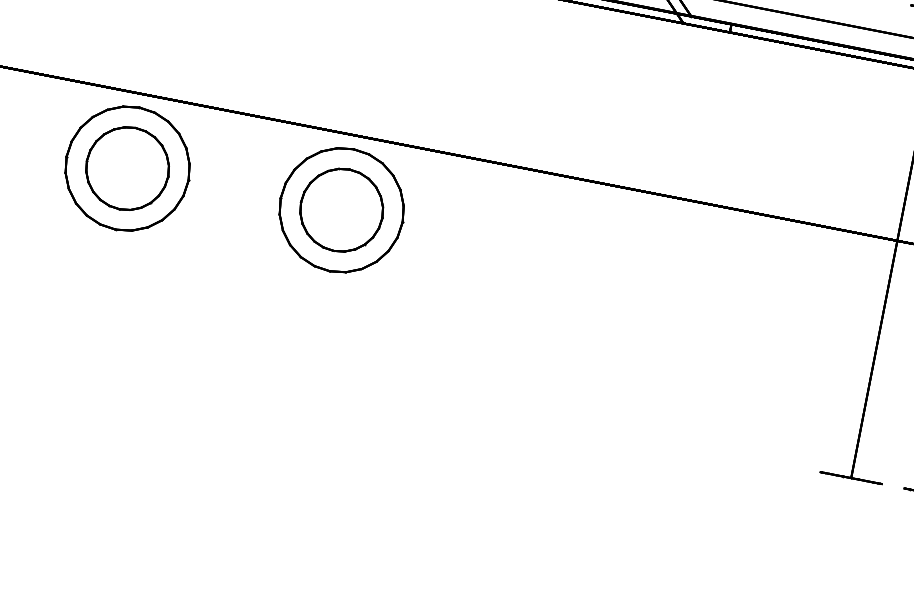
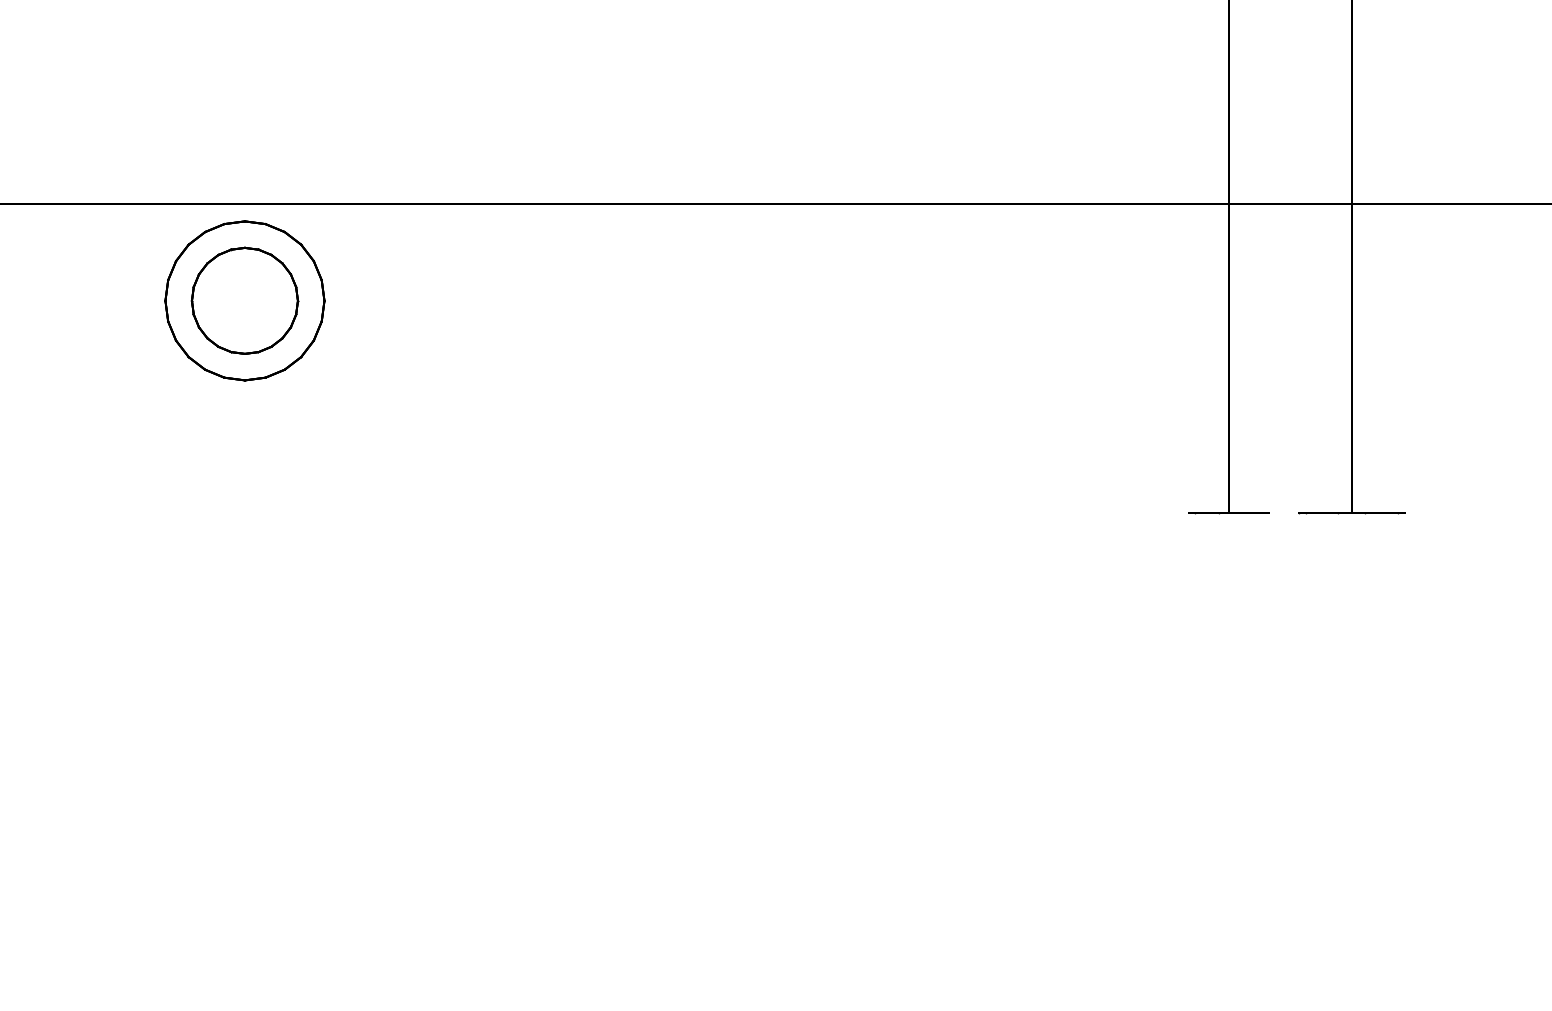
part: (341, 209) -> (523, 300), removed

